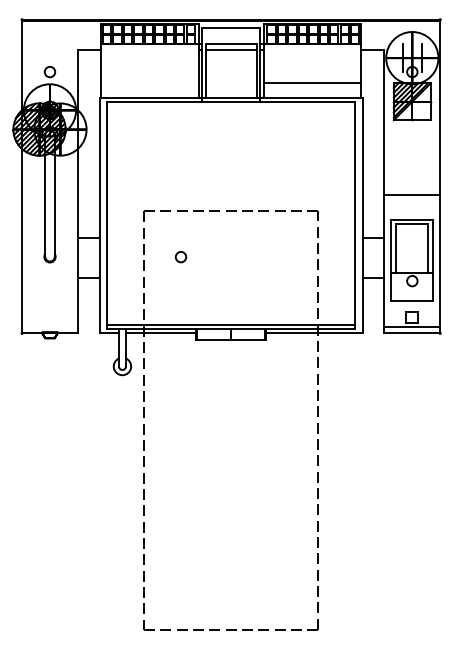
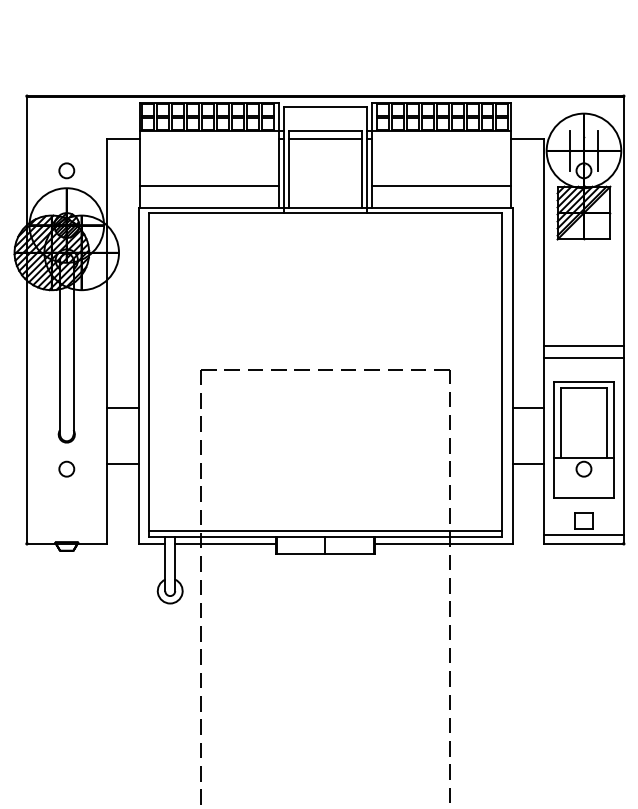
line: (149, 82) -> (208, 185), added
line: (412, 203) -> (584, 358), added
circle: (180, 257) -> (66, 469), moved

